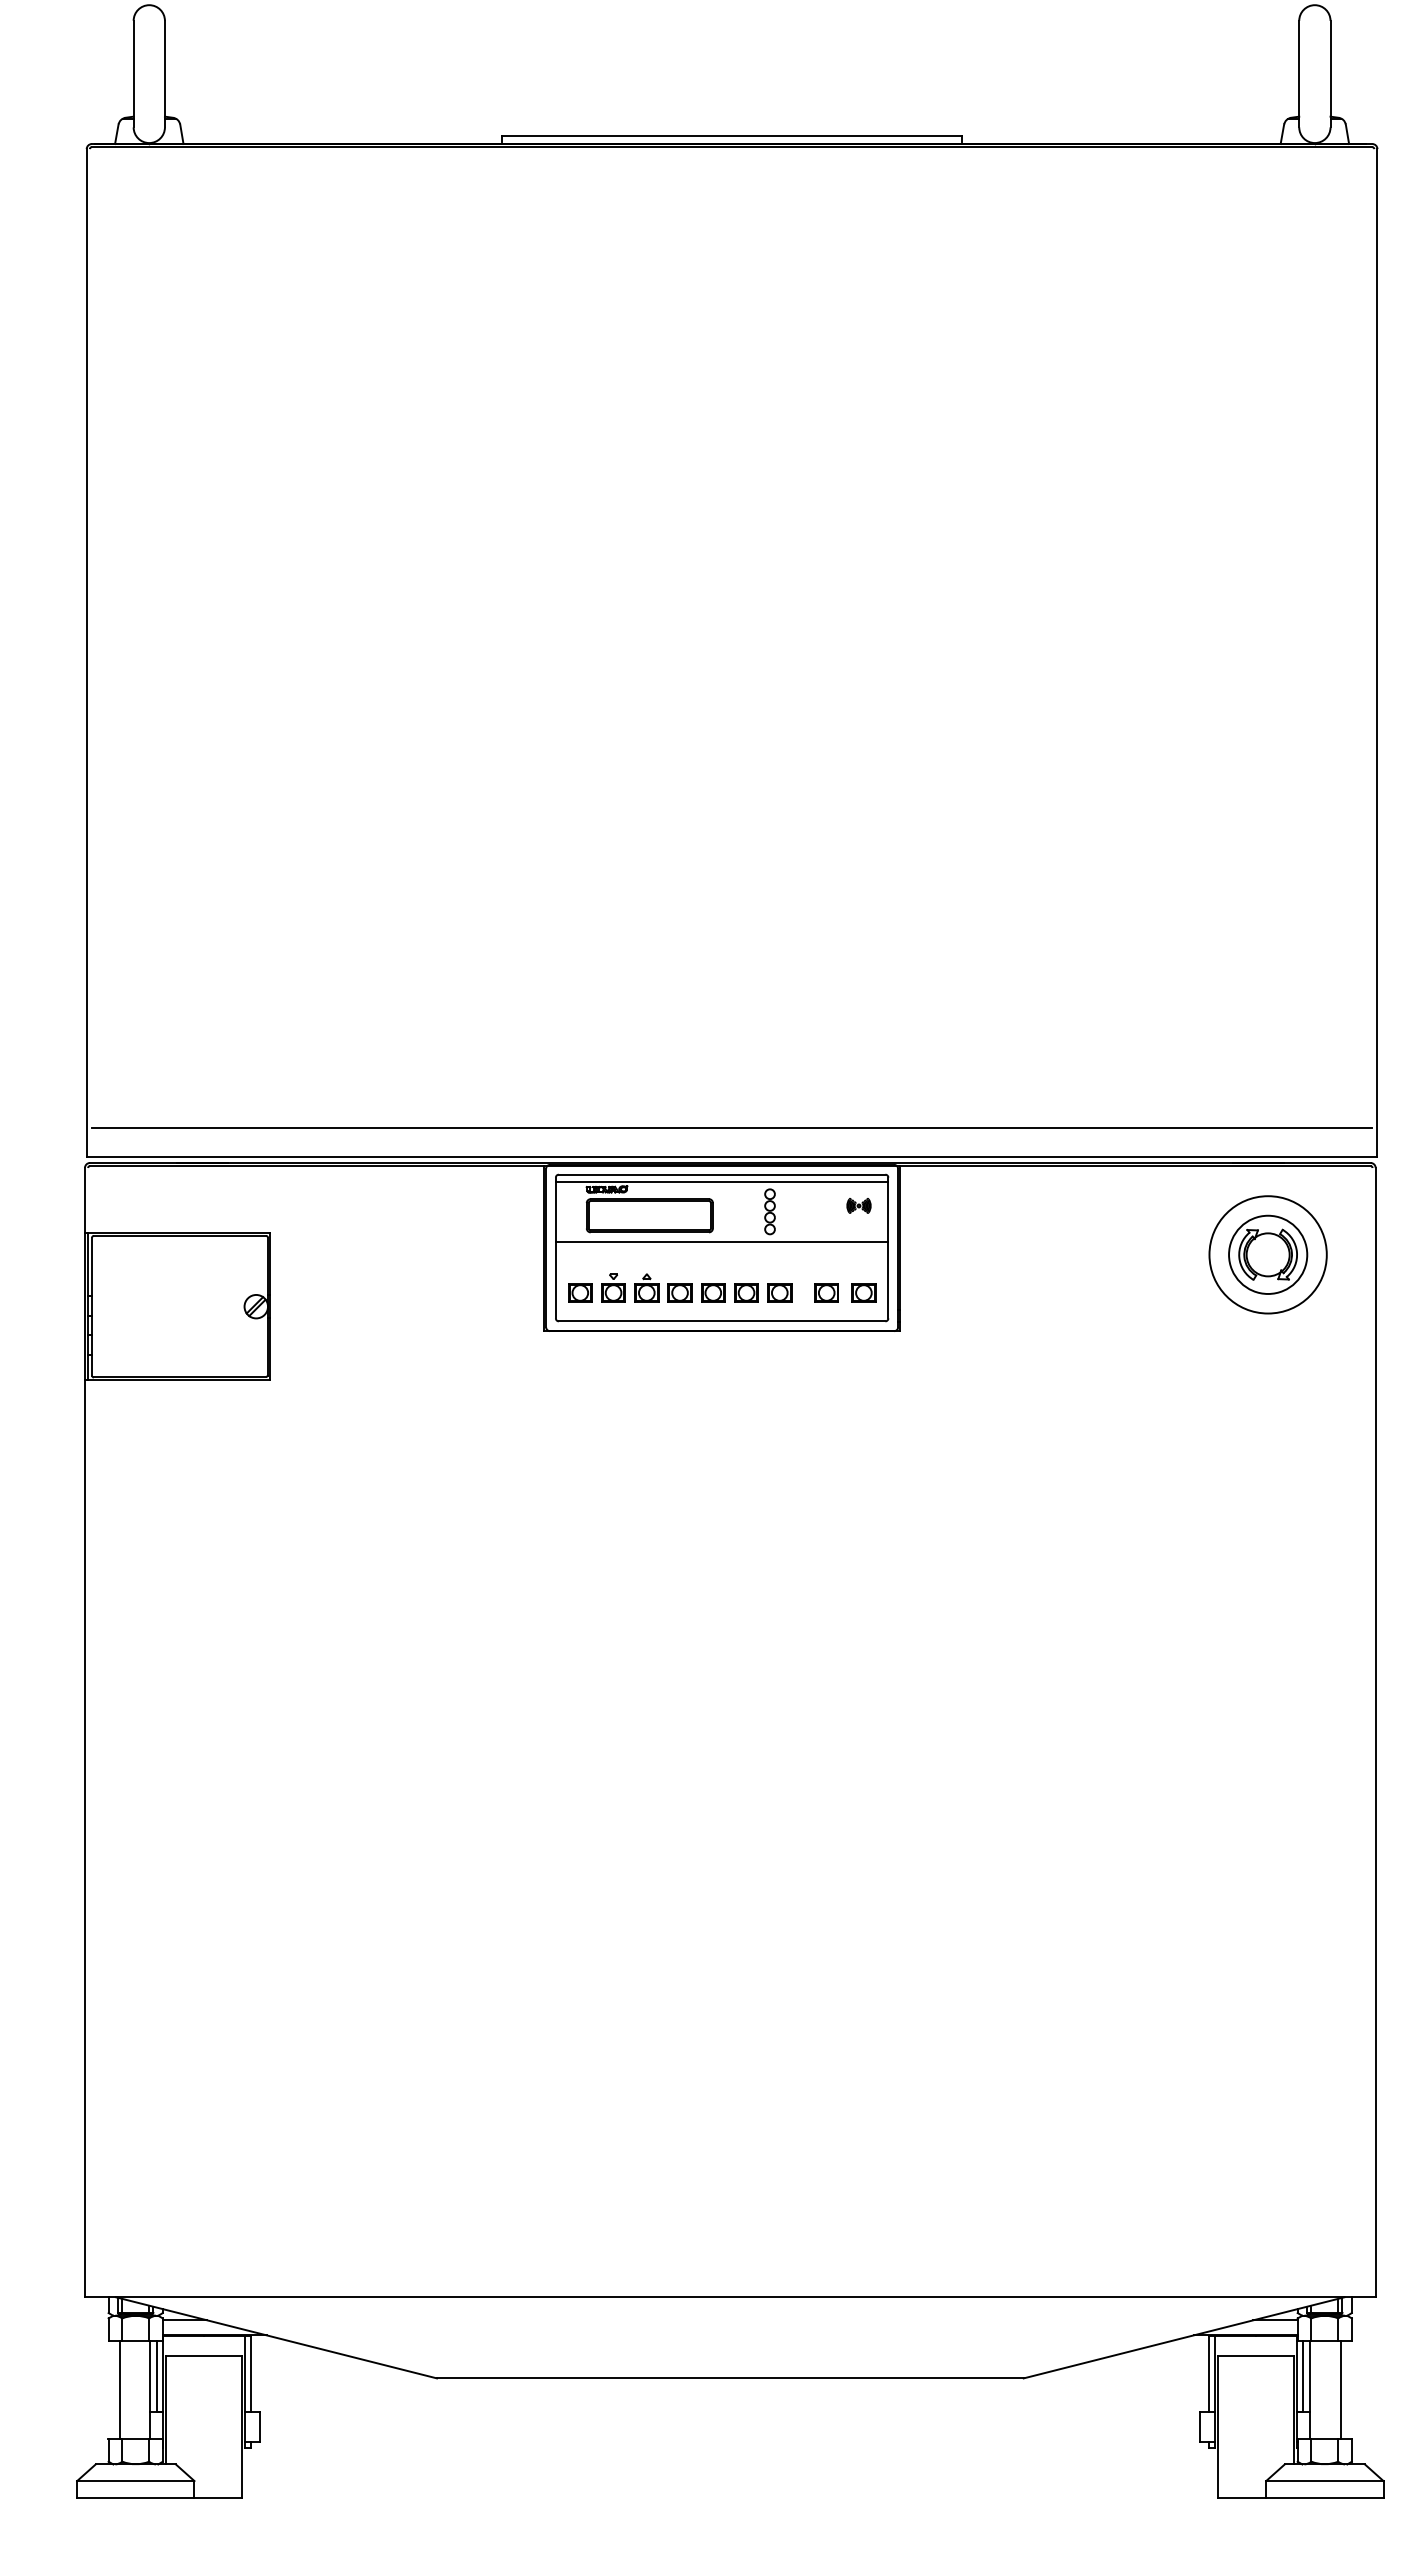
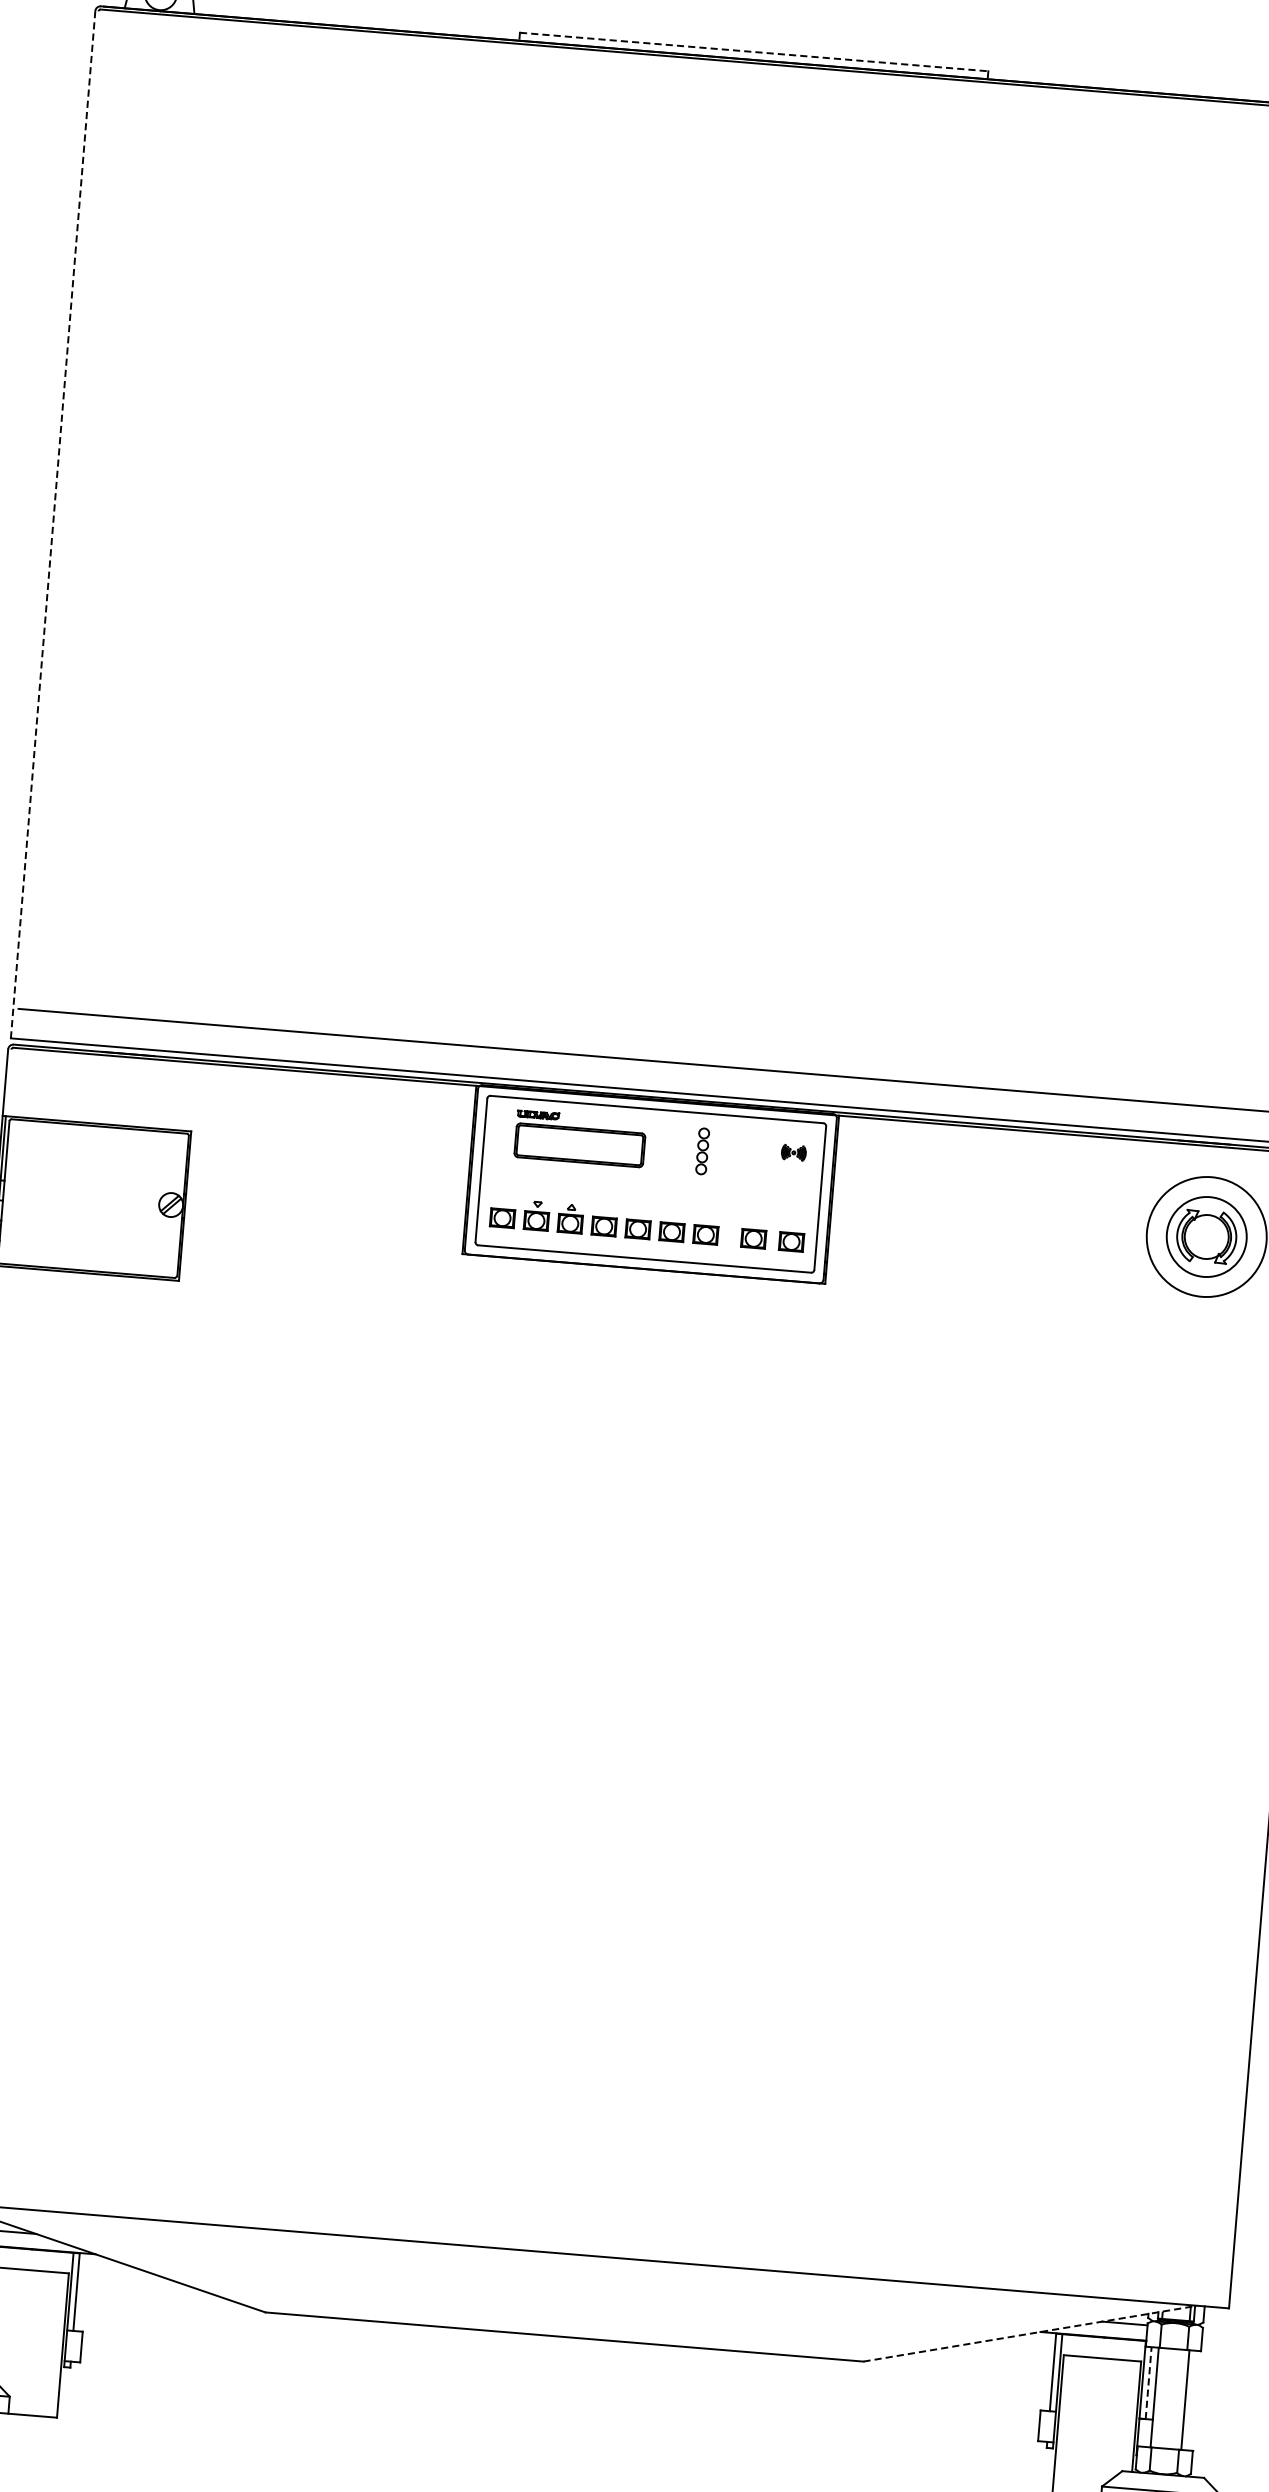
line: (732, 136) -> (754, 52), solid -> dashed
line: (86, 653) -> (52, 525), solid -> dashed
line: (721, 1181) -> (655, 1116), removed
line: (721, 1242) -> (650, 1178), removed
line: (1184, 2337) -> (1030, 2333), solid -> dashed
line: (1303, 2376) -> (1148, 2383), solid -> dashed

